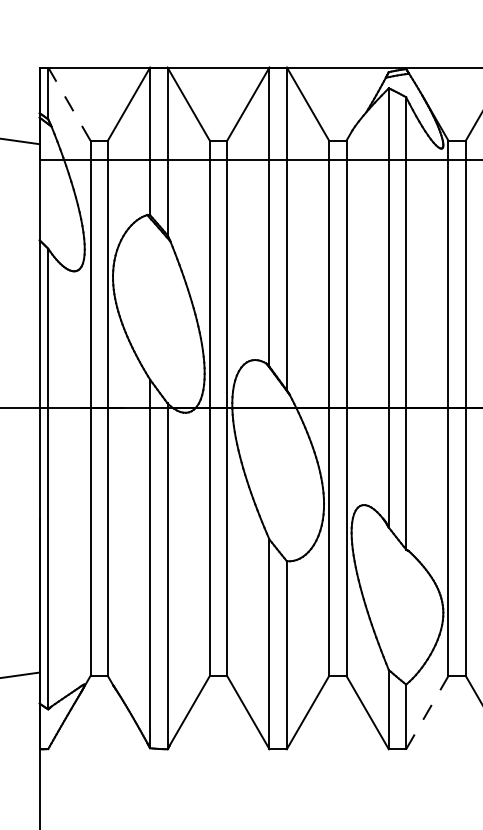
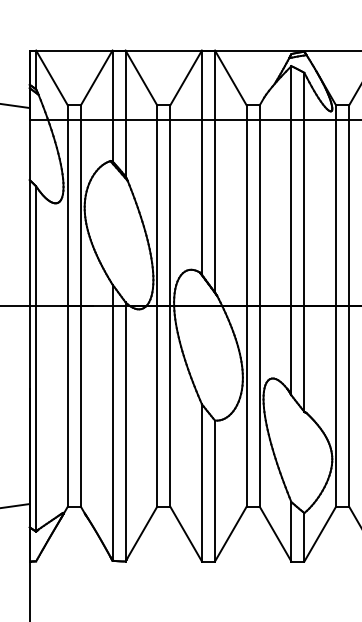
line: (69, 103) -> (52, 77), dashed -> solid
line: (427, 712) -> (320, 533), dashed -> solid

